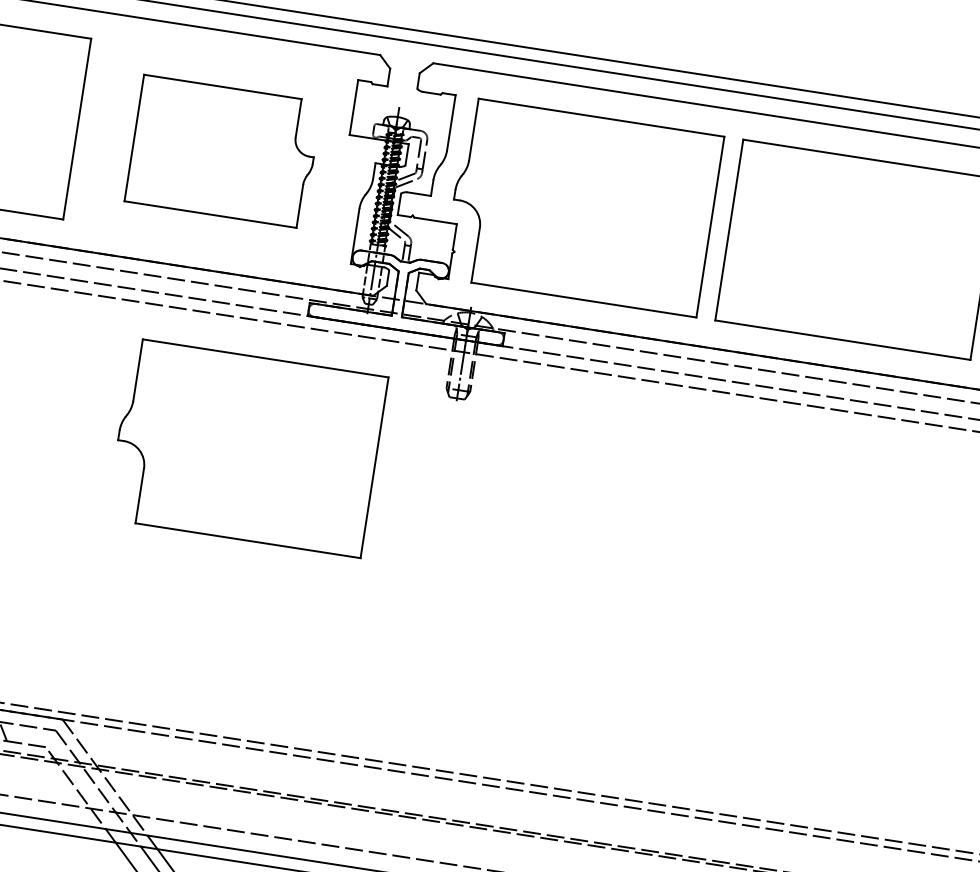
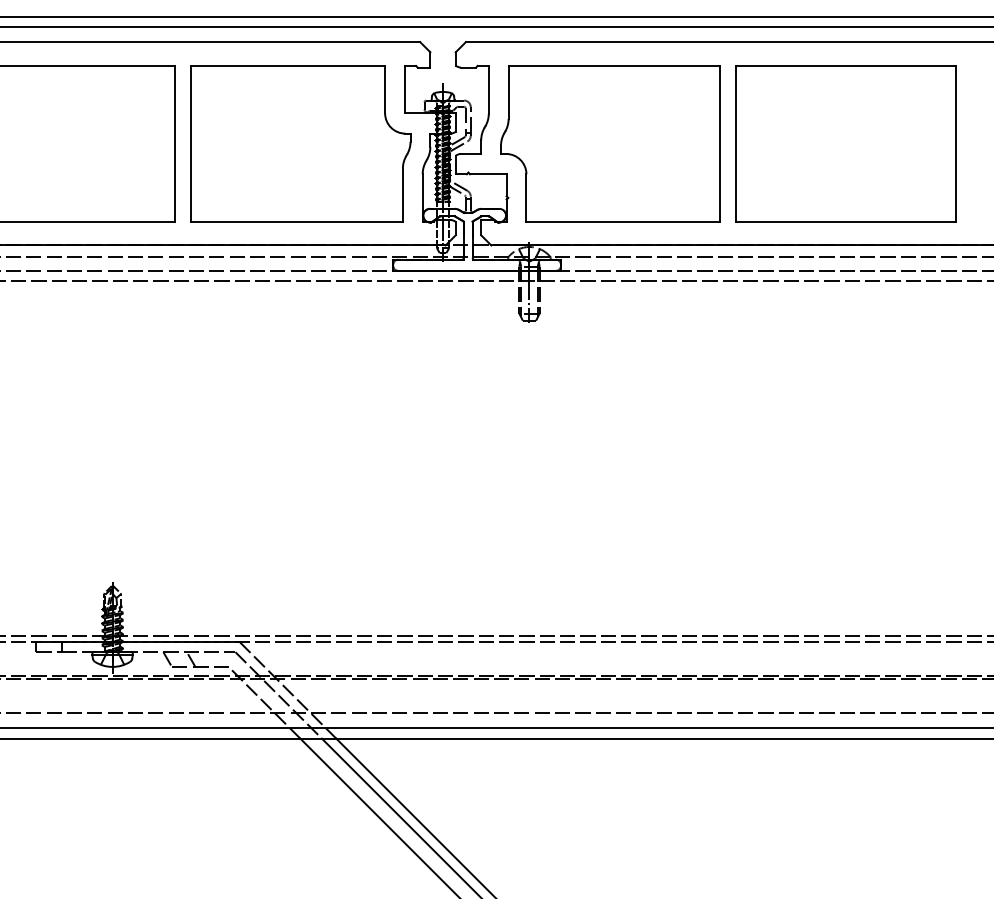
part: (222, 151) -> (300, 143), size x1.43
part: (247, 447) -> (359, 389), removed

